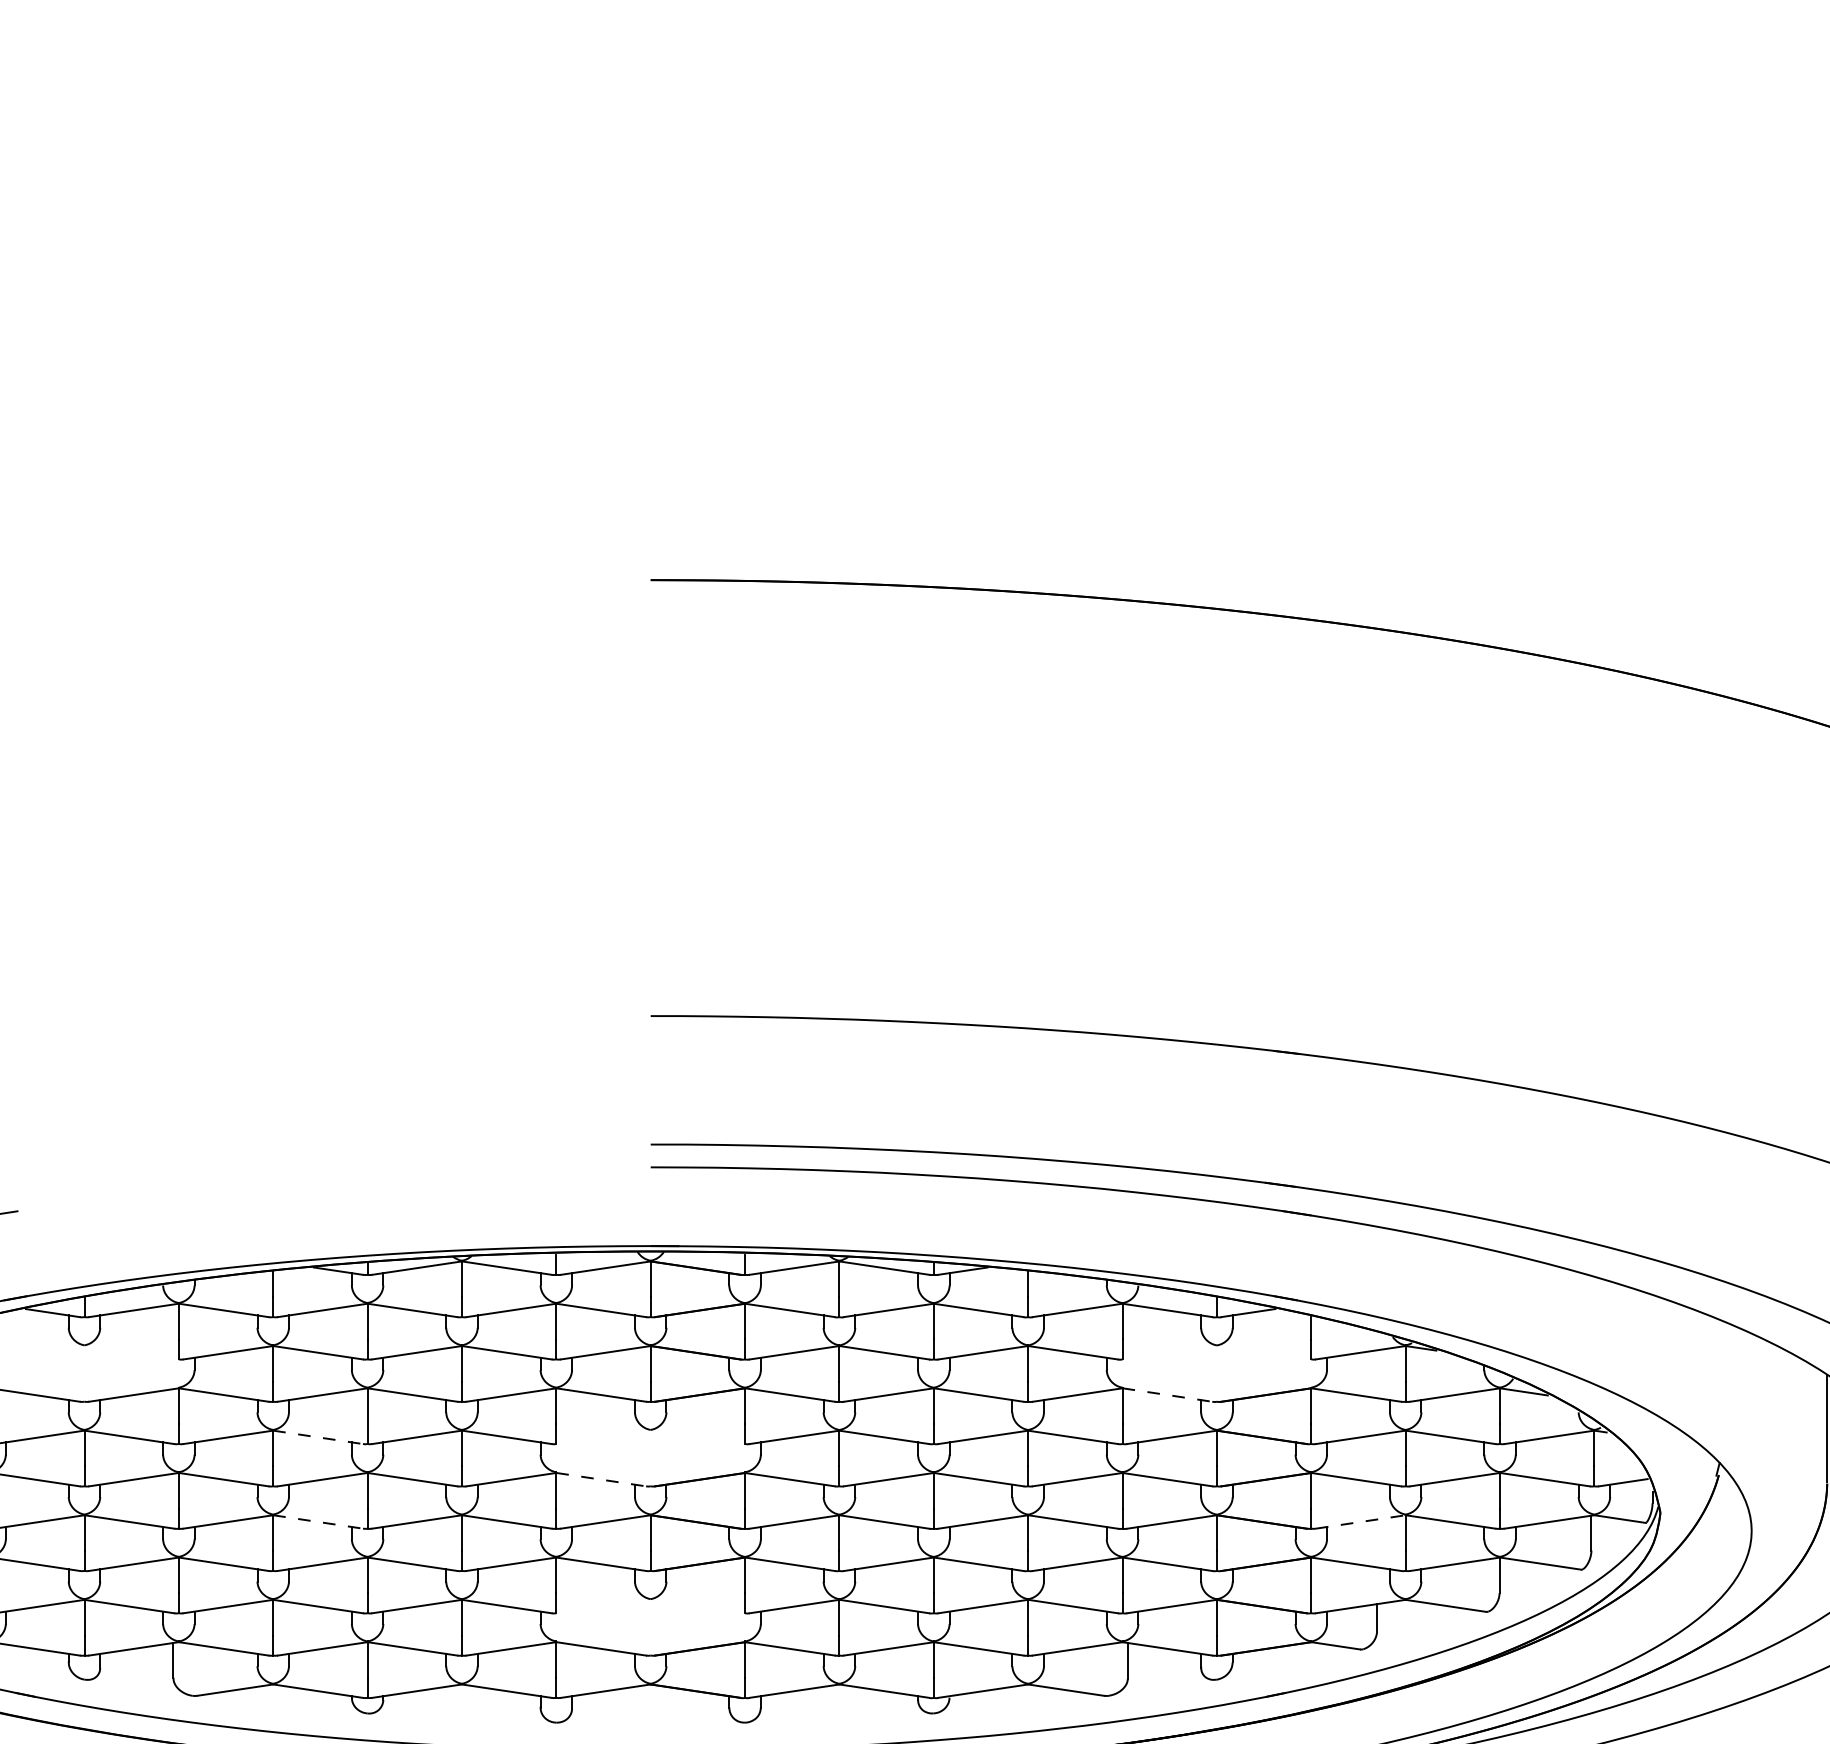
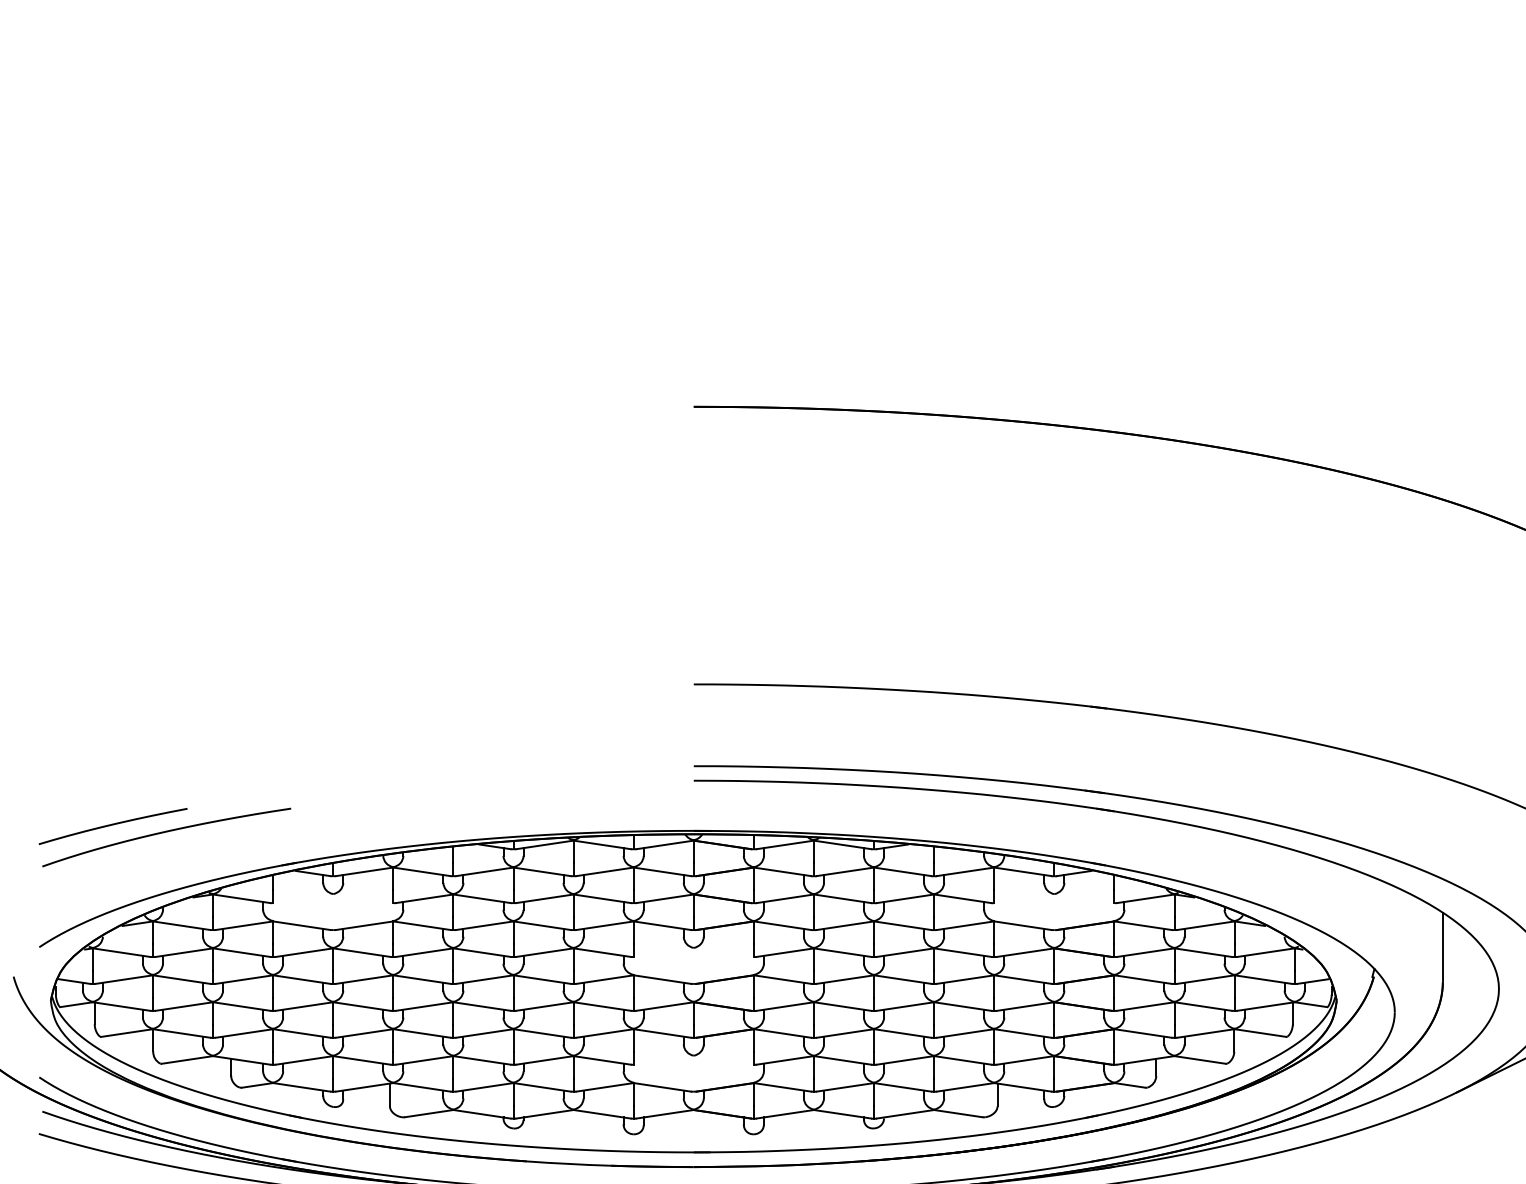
line: (1166, 1394) -> (1022, 925), dashed -> solid
line: (317, 1437) -> (481, 952), dashed -> solid
line: (601, 1479) -> (662, 979), dashed -> solid
line: (317, 1521) -> (481, 1006), dashed -> solid
line: (1360, 1521) -> (1145, 1006), dashed -> solid

